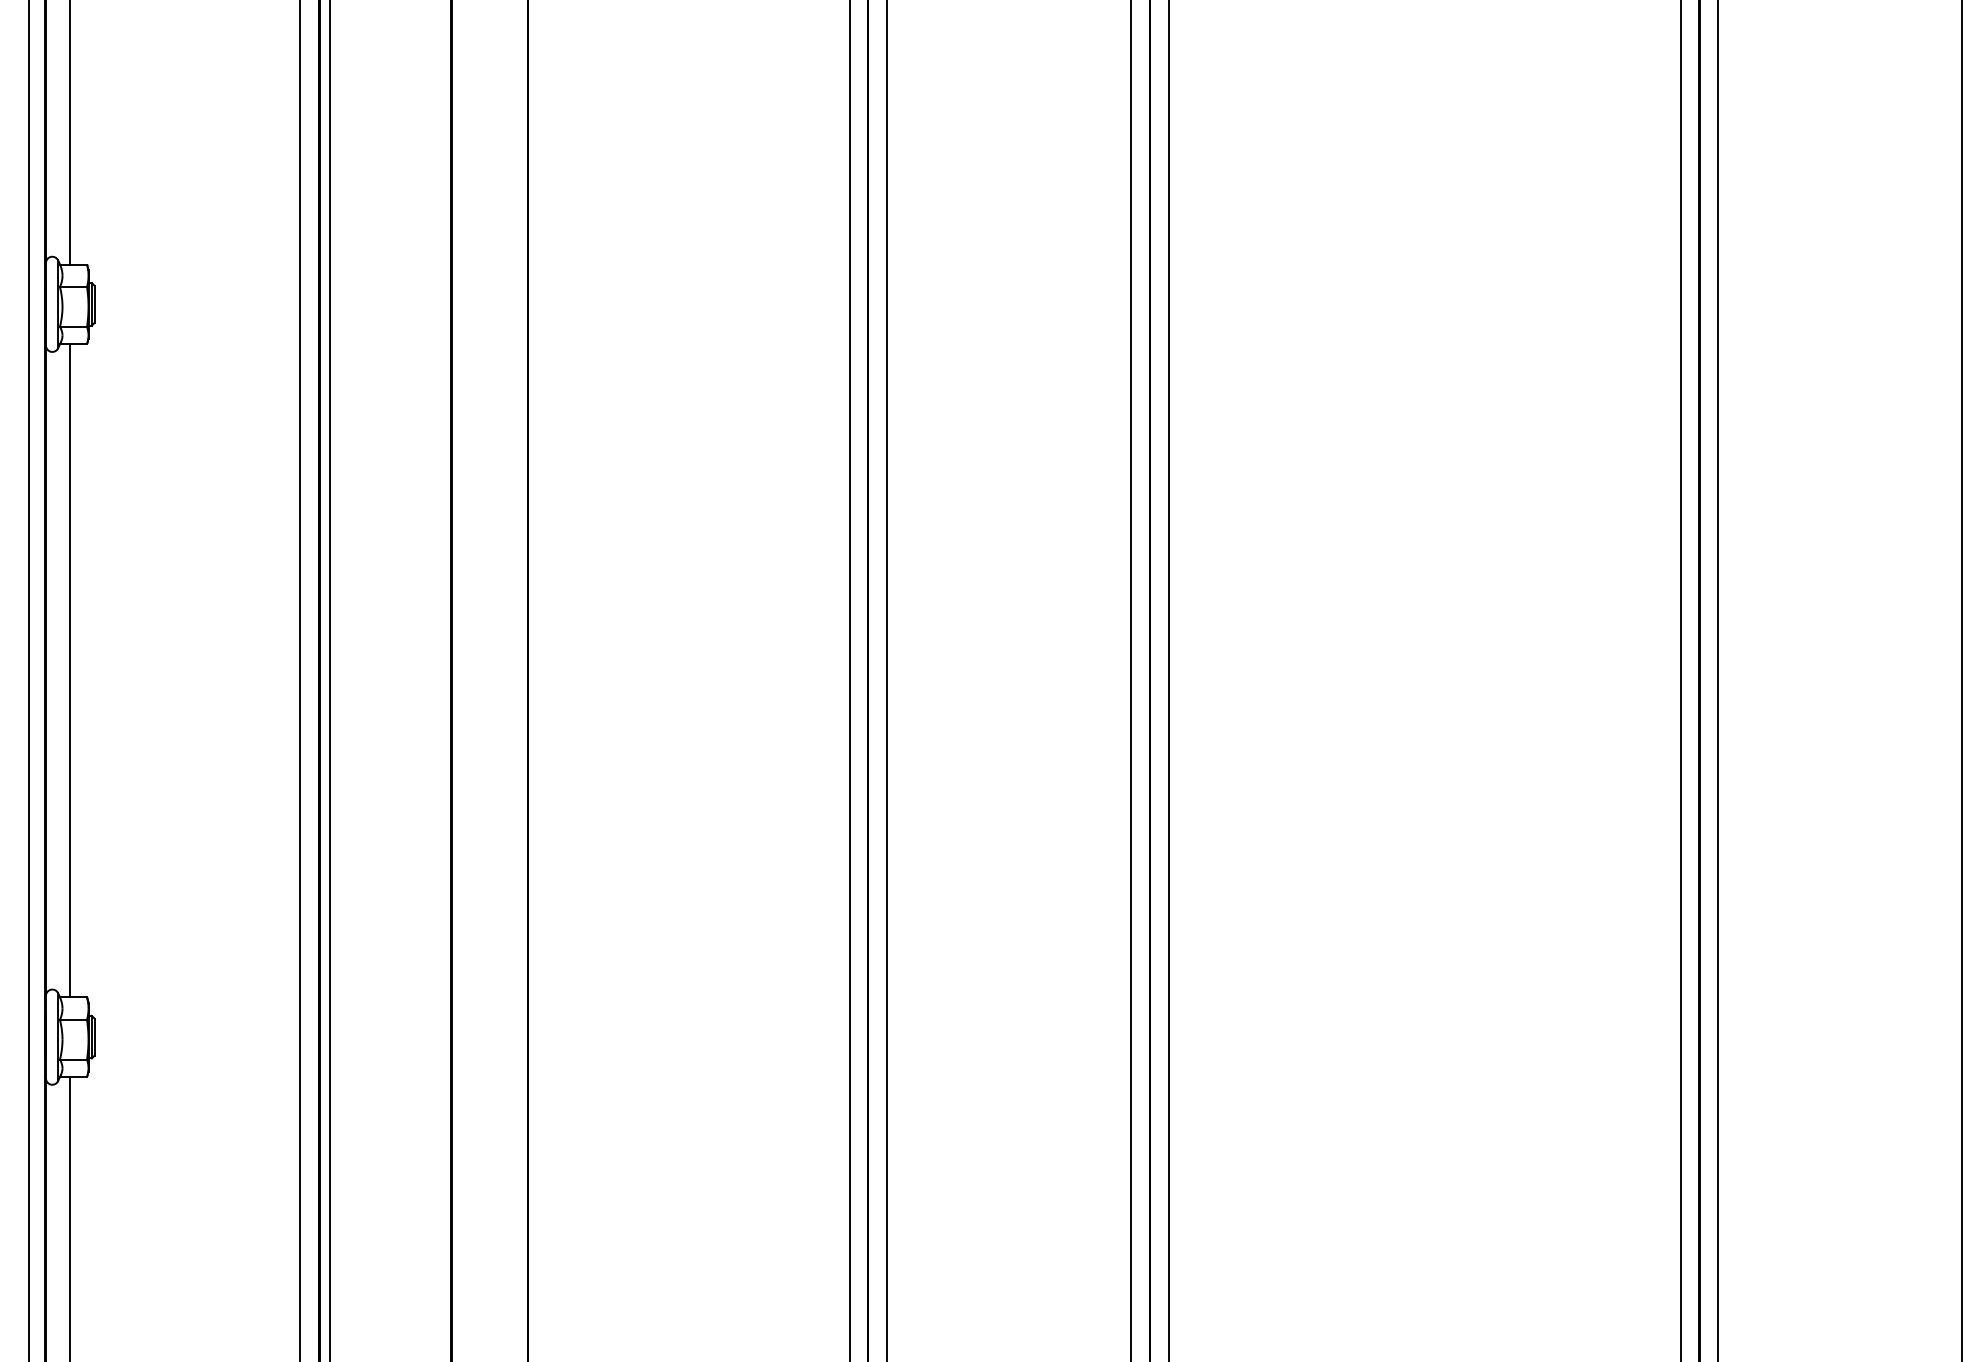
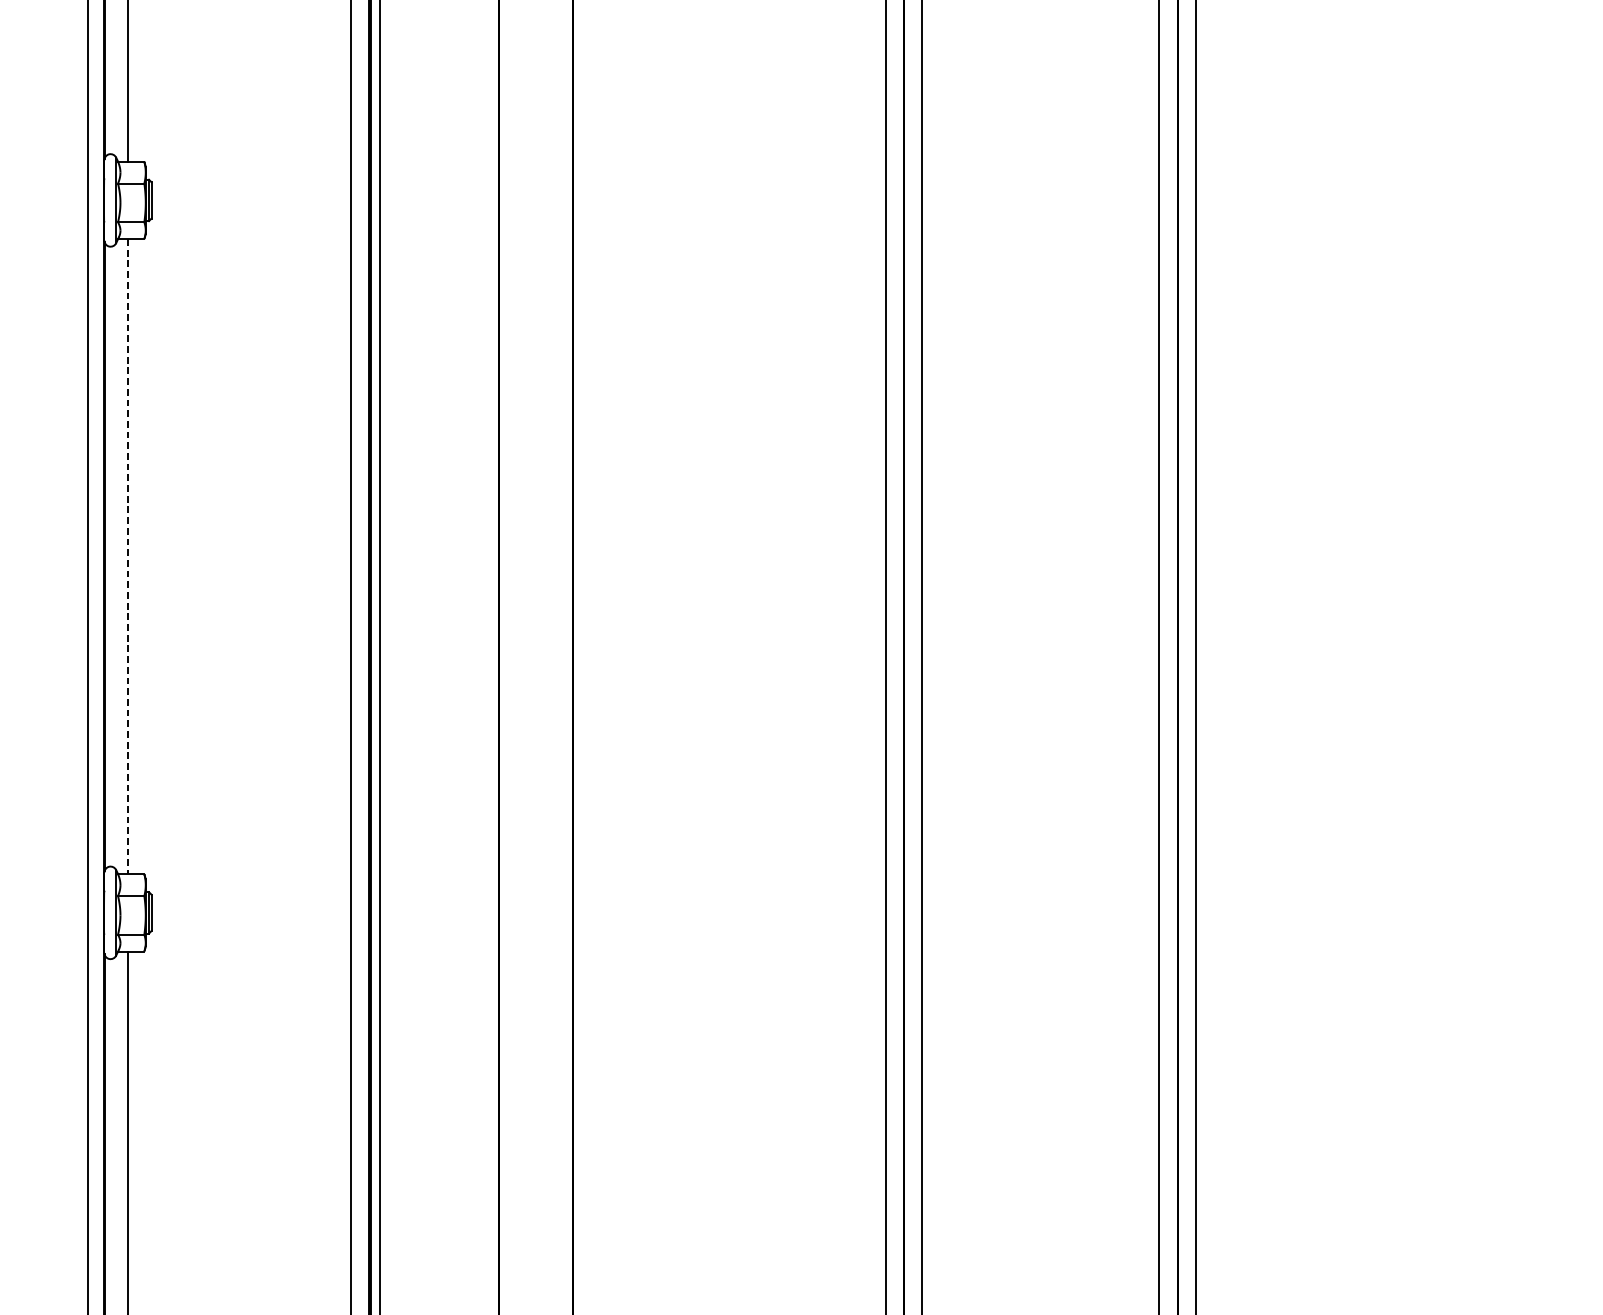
line: (70, 670) -> (128, 556), solid -> dashed

